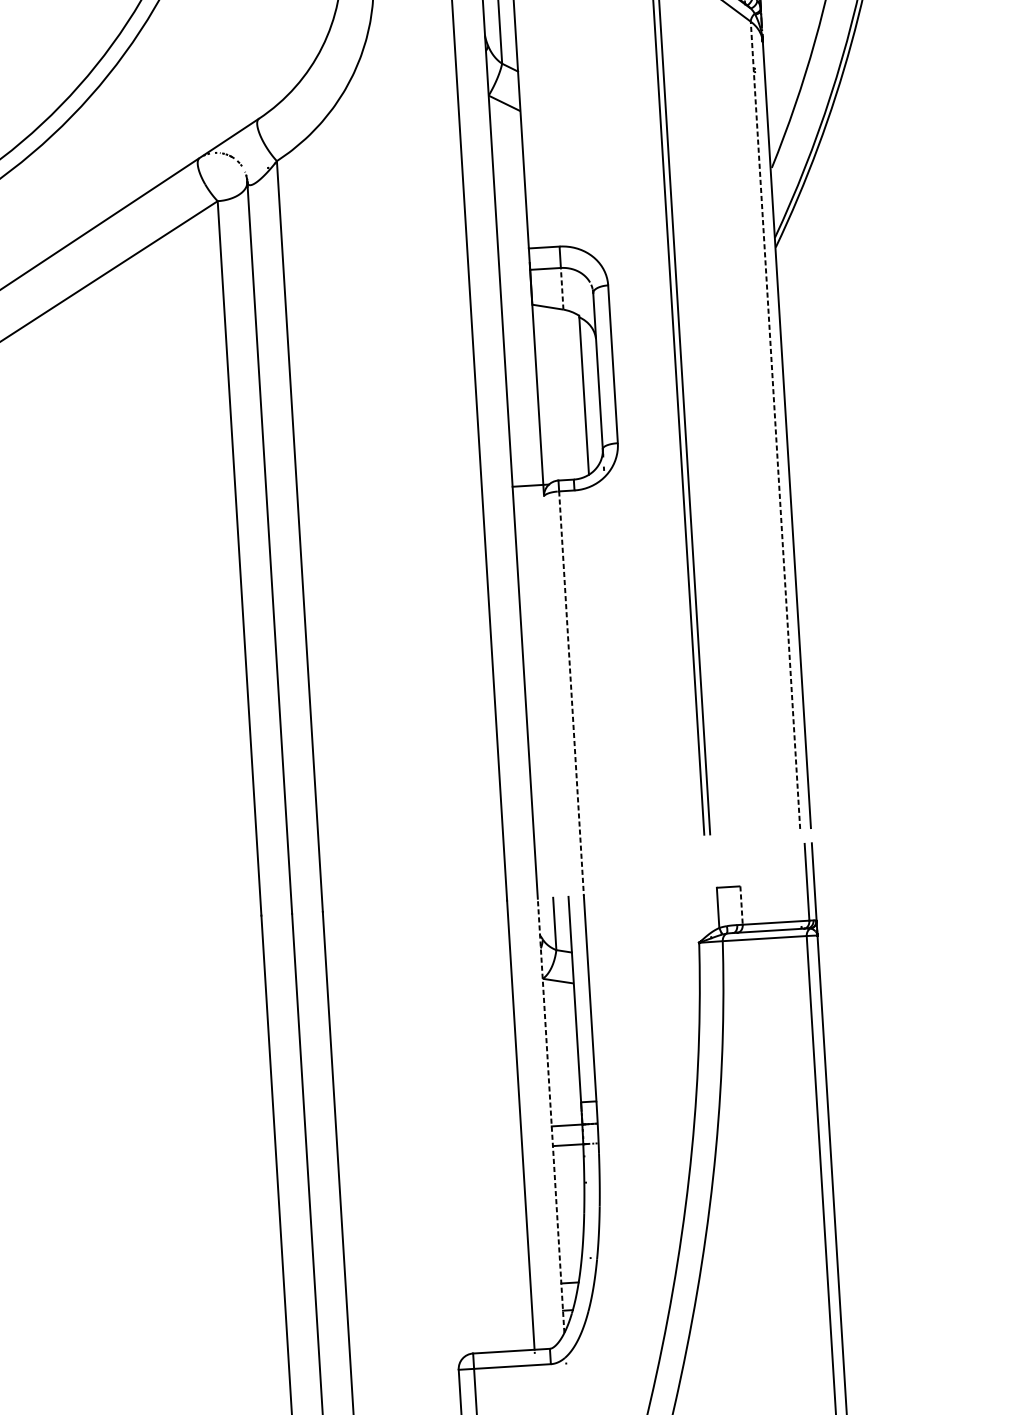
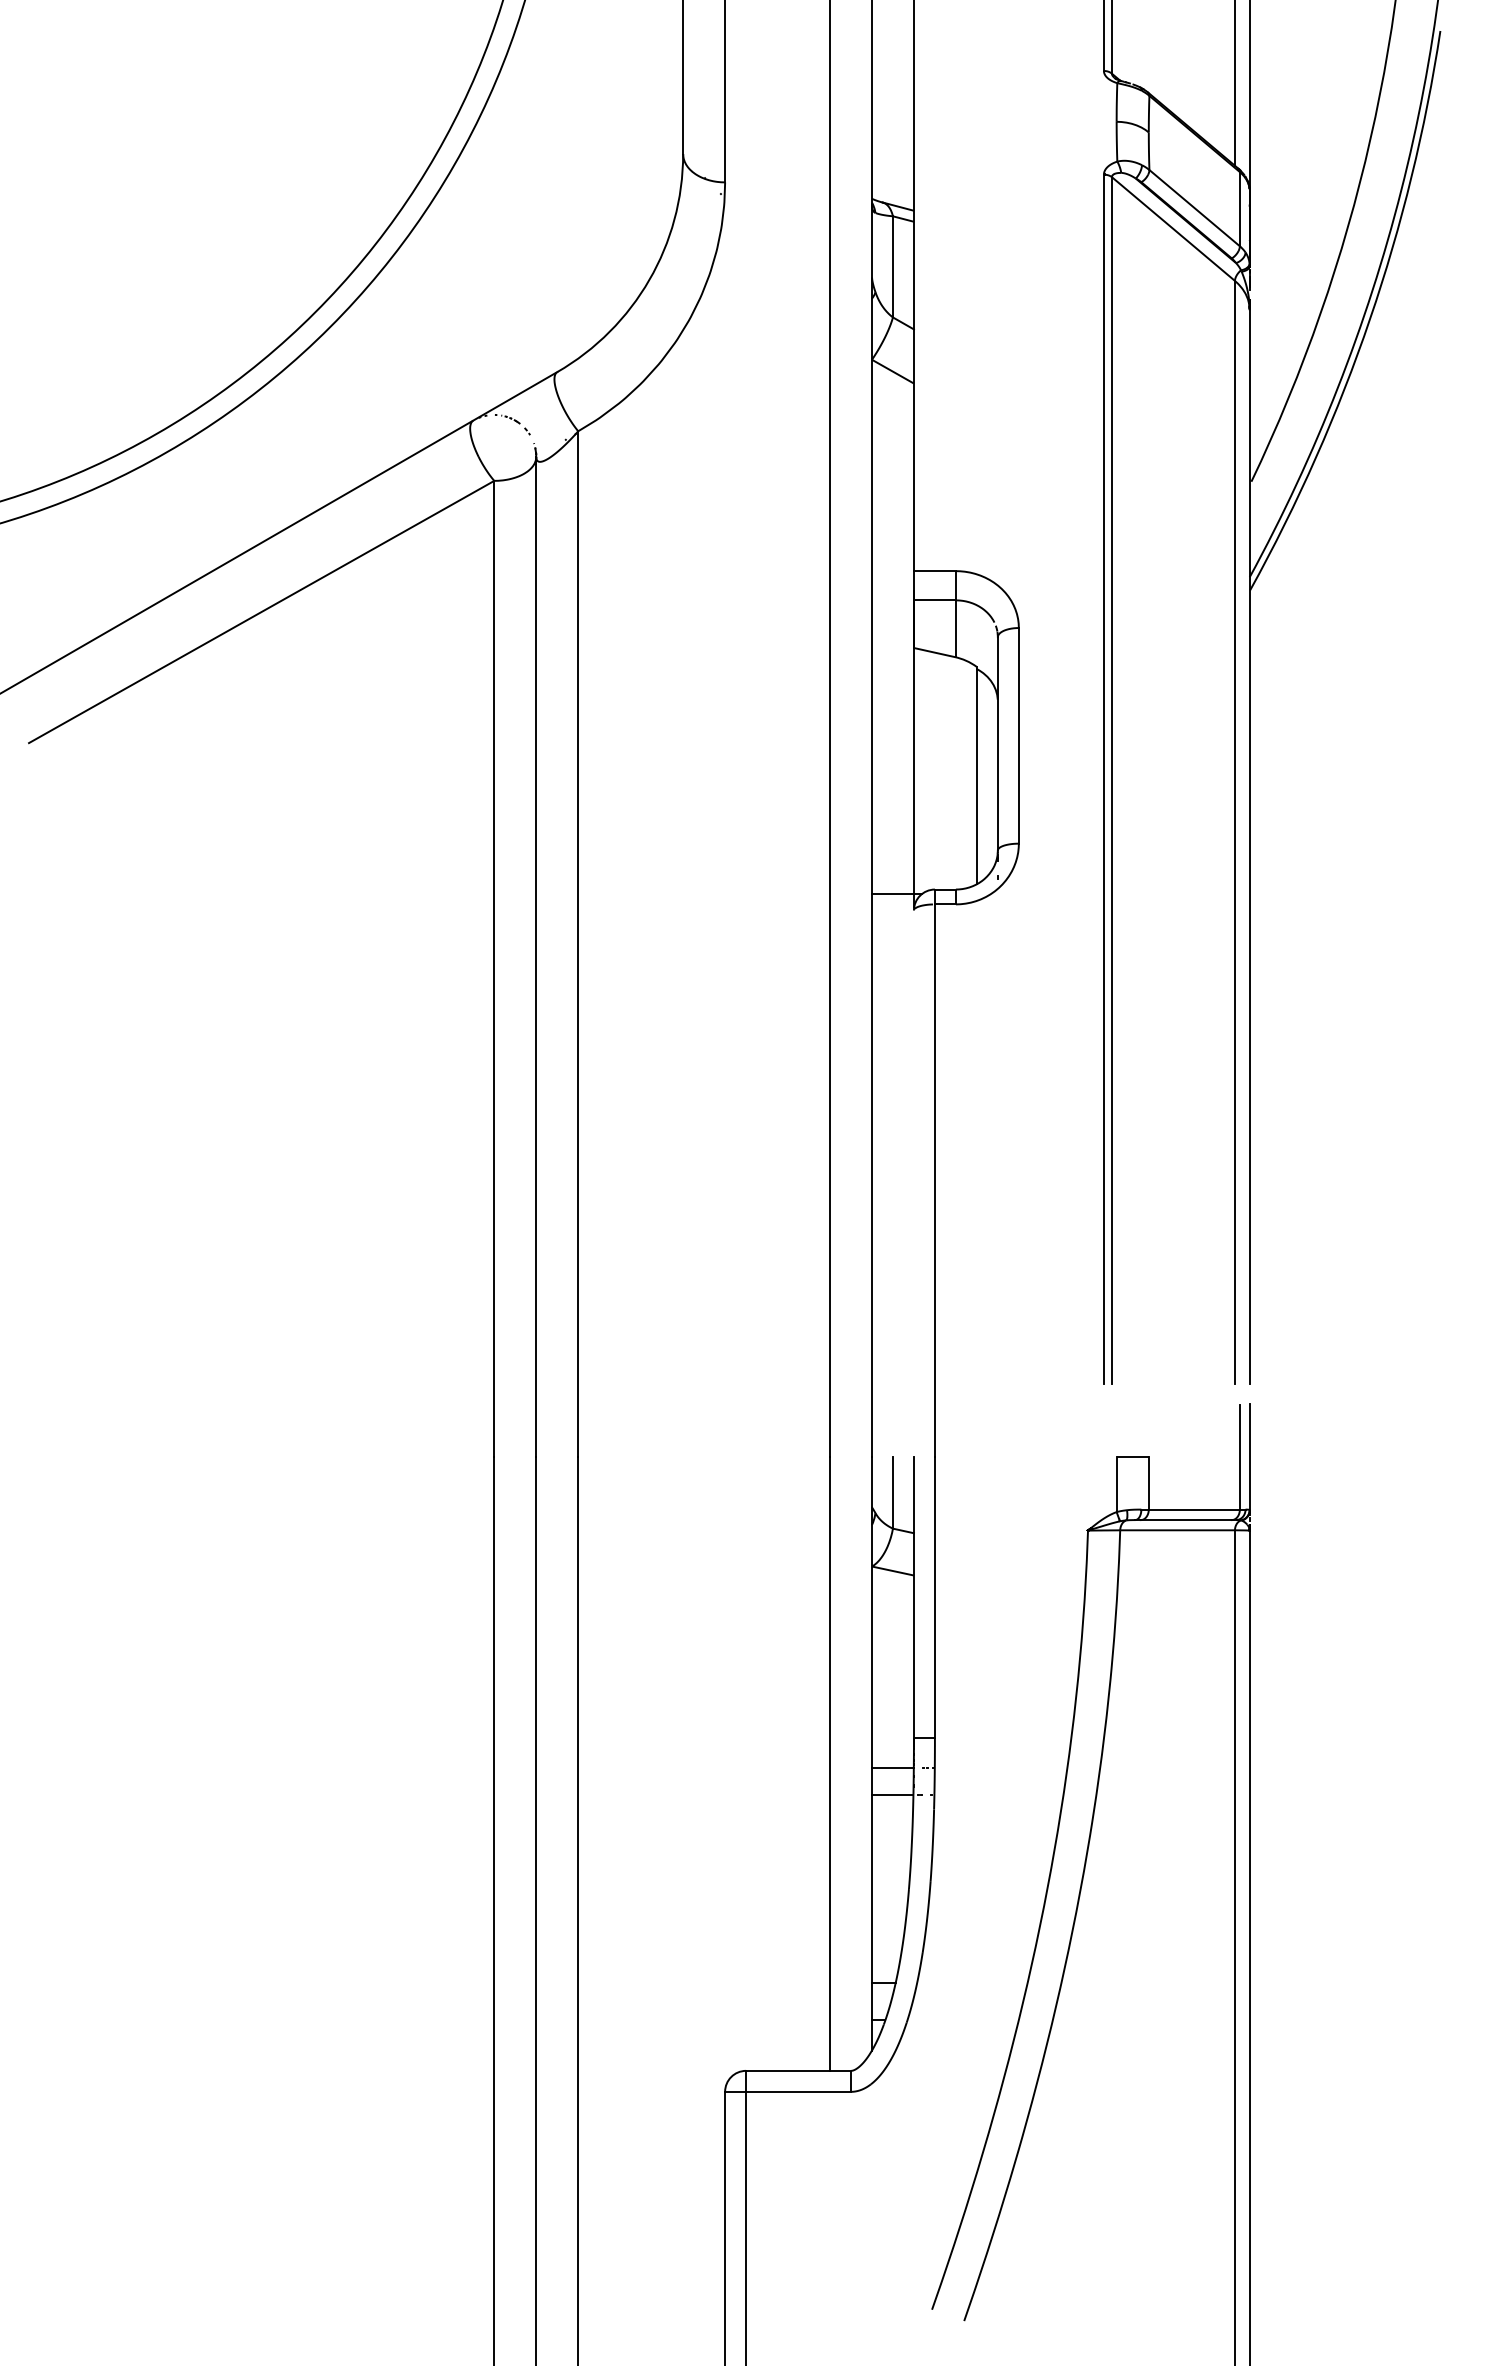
line: (561, 288) -> (955, 628), dashed -> solid
line: (775, 425) -> (1234, 832), dashed -> solid
line: (571, 694) -> (934, 1181), dashed -> solid
line: (741, 905) -> (1148, 1483), dashed -> solid
line: (550, 1115) -> (871, 1753), dashed -> solid

